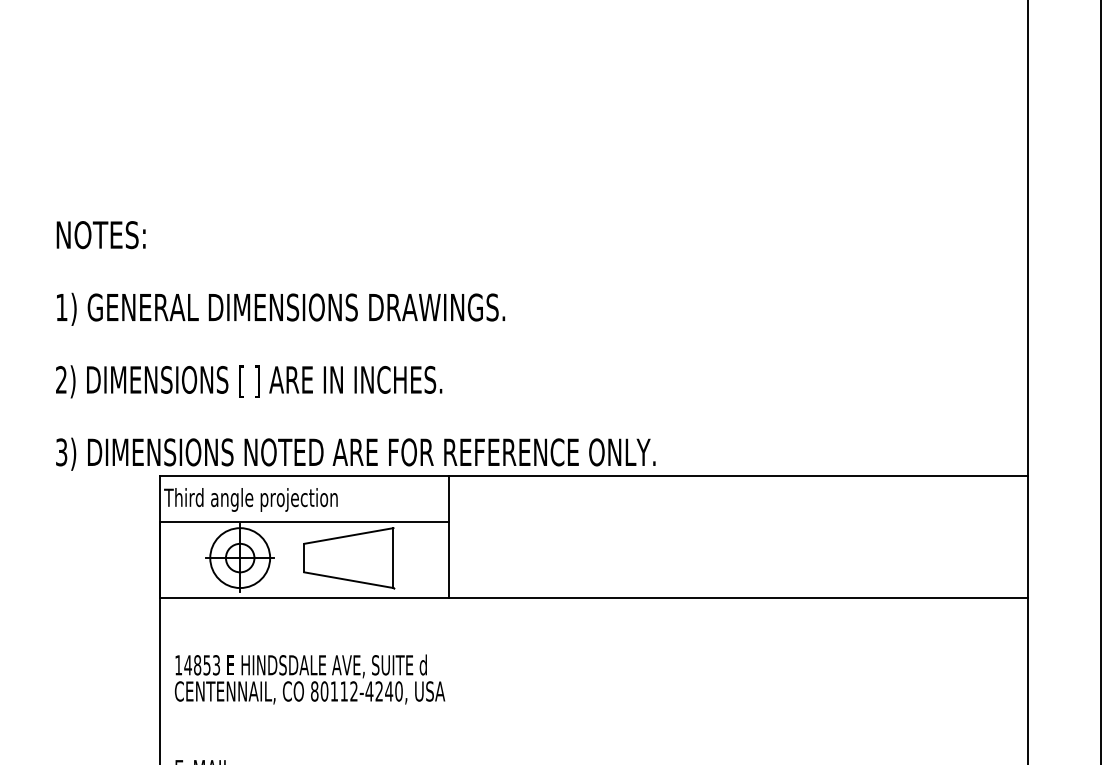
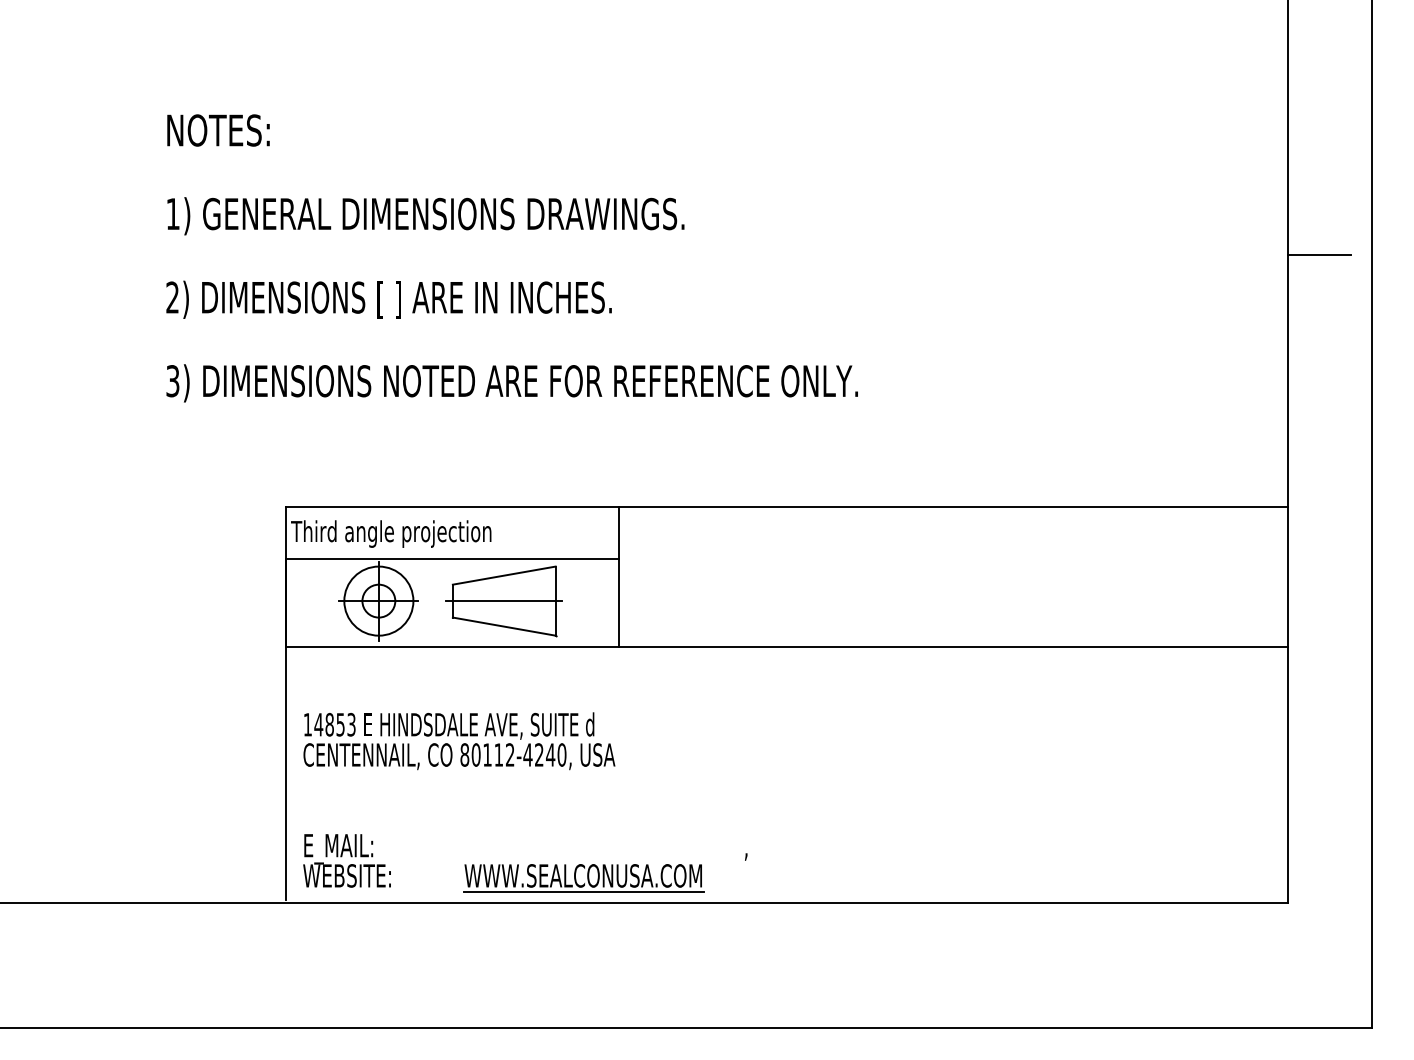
line: (1055, 258) -> (1319, 255), added
text: (355, 346) -> (511, 258), moved
line: (349, 558) -> (504, 601), added

